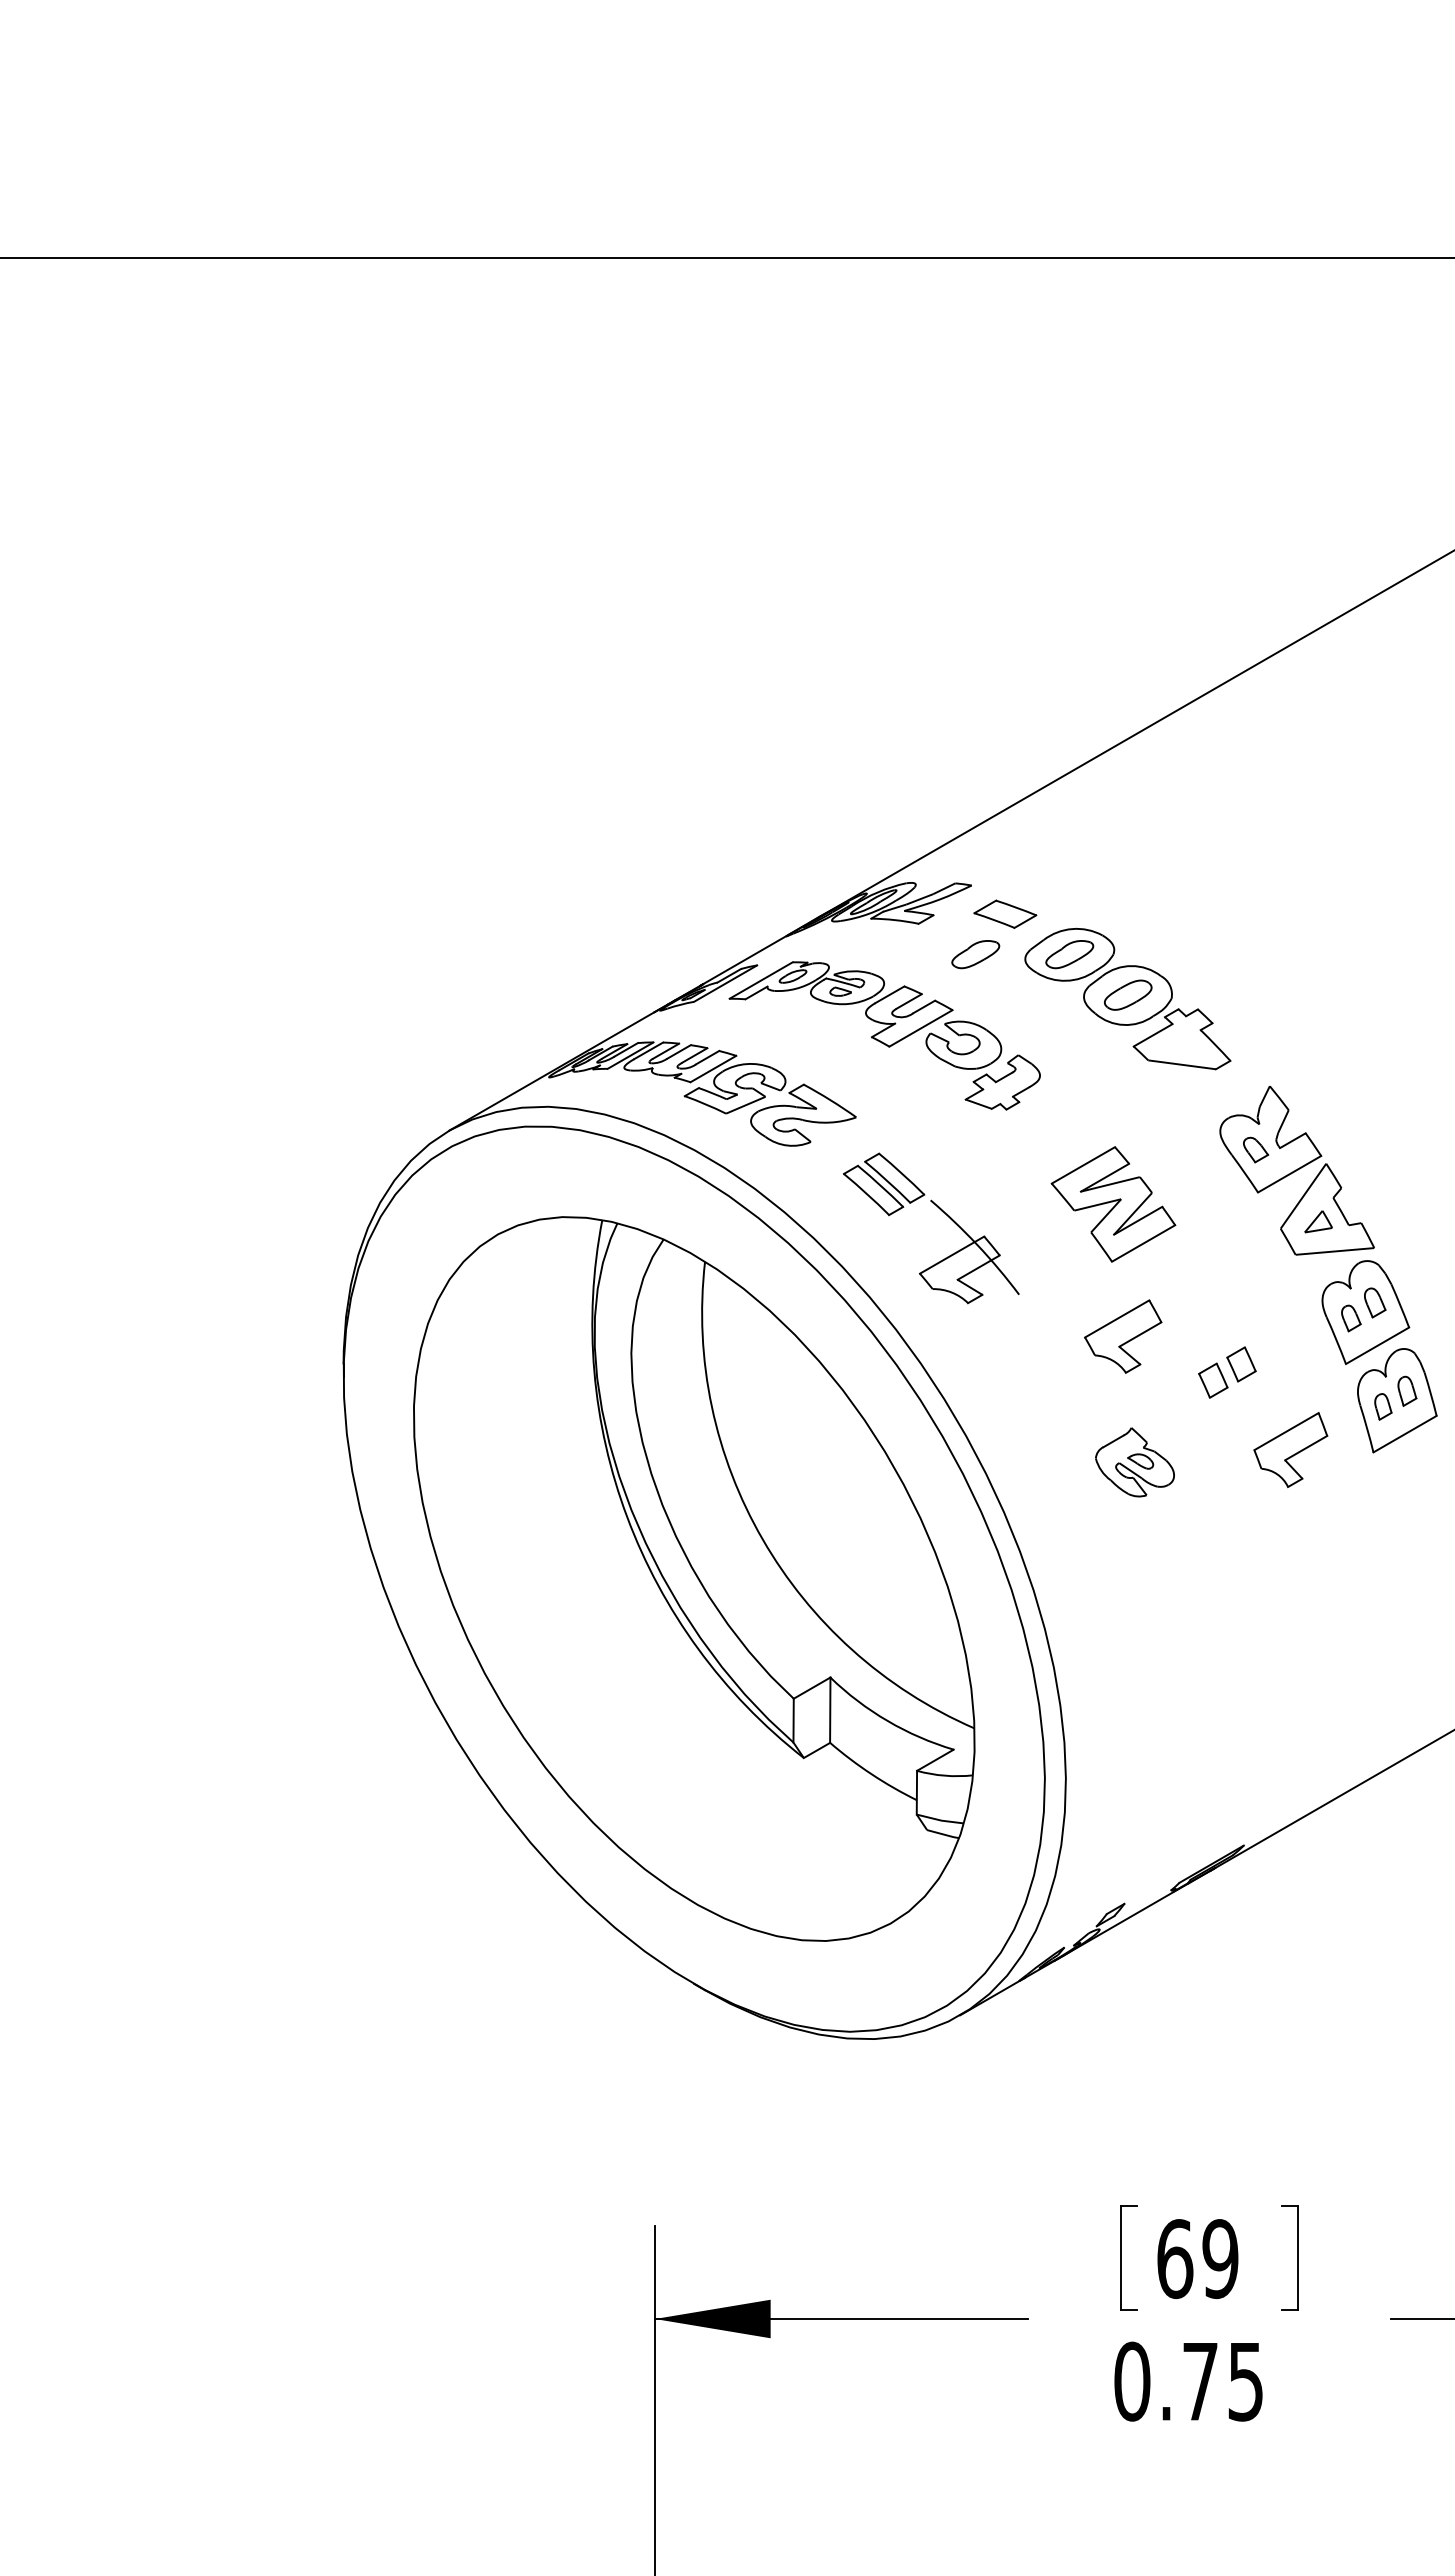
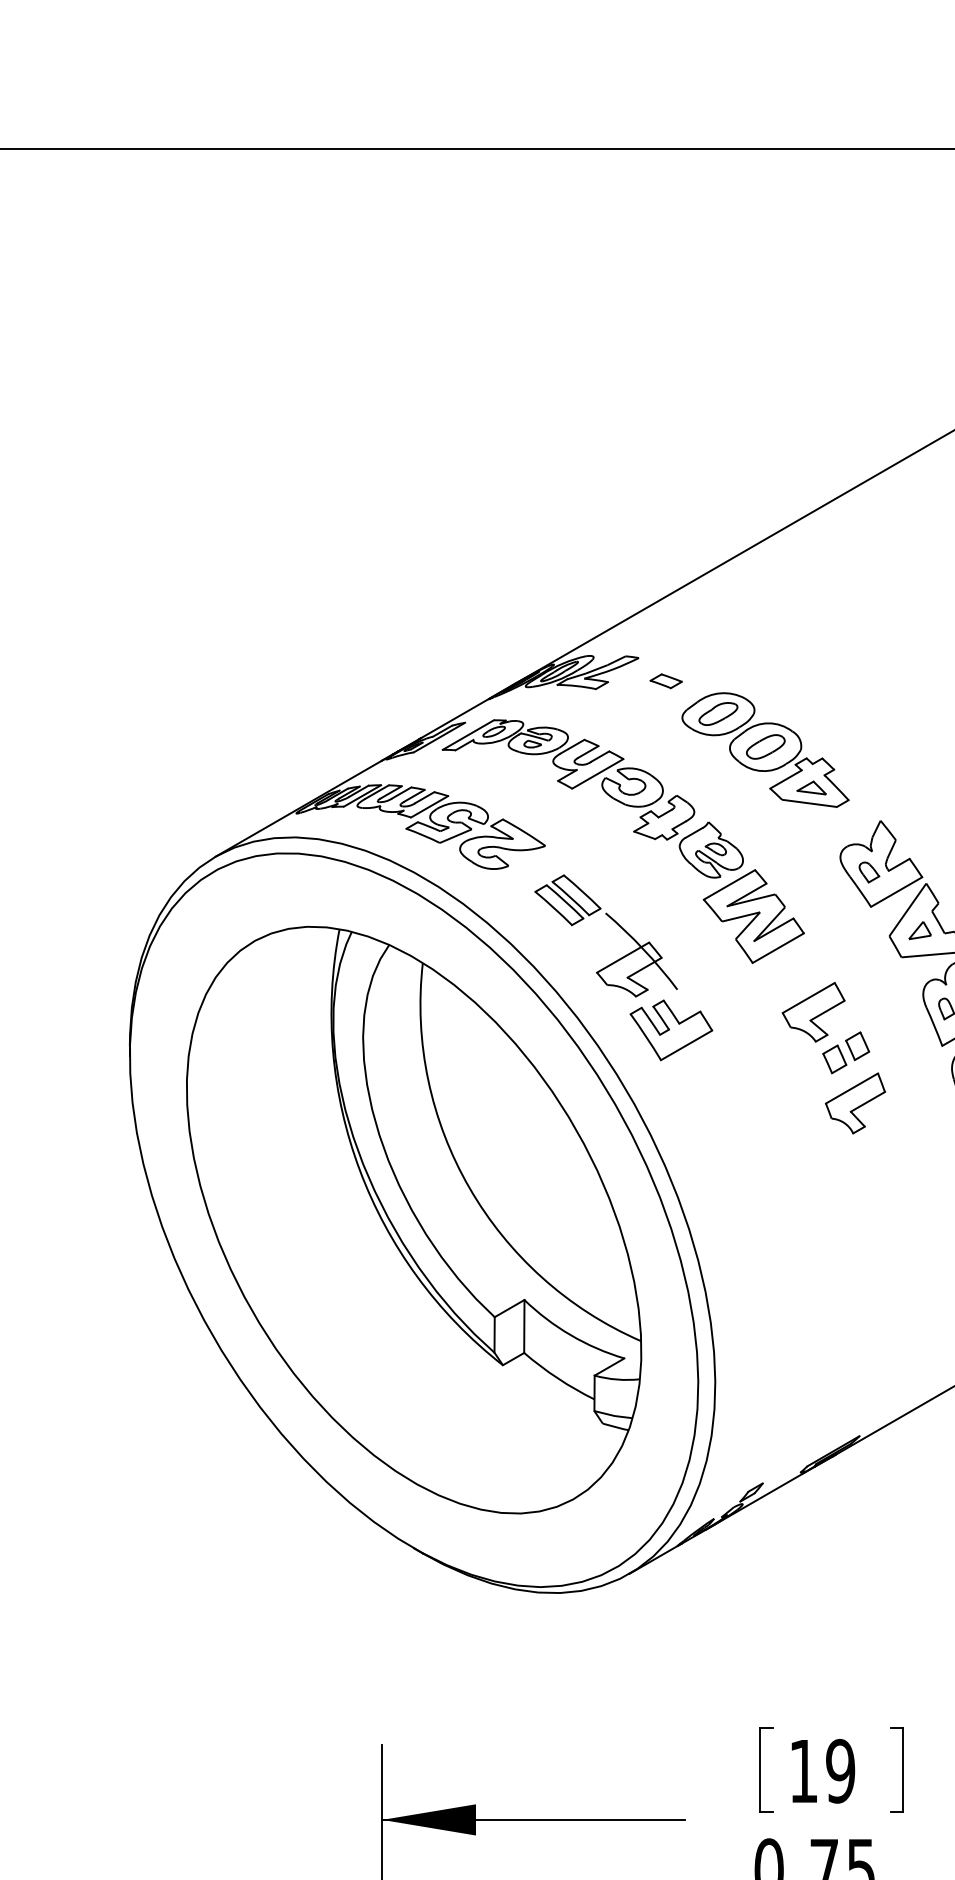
part: (1005, 913) -> (666, 680), size x0.62
part: (975, 954) -> (642, 713), removed
part: (1184, 1045) -> (811, 787), added
part: (1123, 1336) -> (813, 1012), moved
part: (1011, 1344) -> (671, 1030), added
part: (1290, 1449) -> (855, 1103), moved
part: (1134, 1462) -> (710, 850), moved
text: (1175, 2259) -> (804, 1771), 69 -> 19

